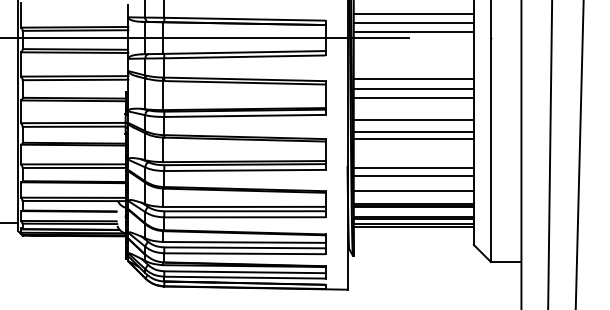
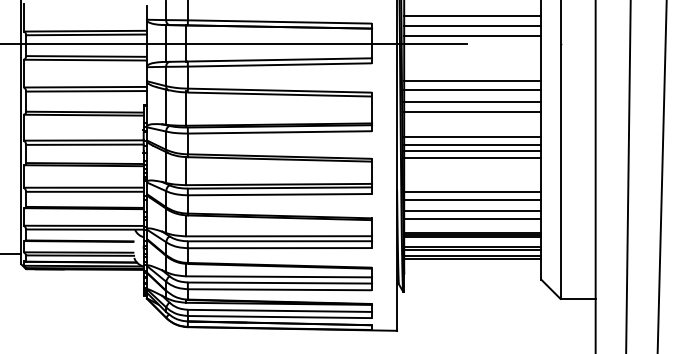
line: (413, 70) -> (472, 80), added
line: (413, 126) -> (472, 144), added
line: (413, 184) -> (472, 210), added

